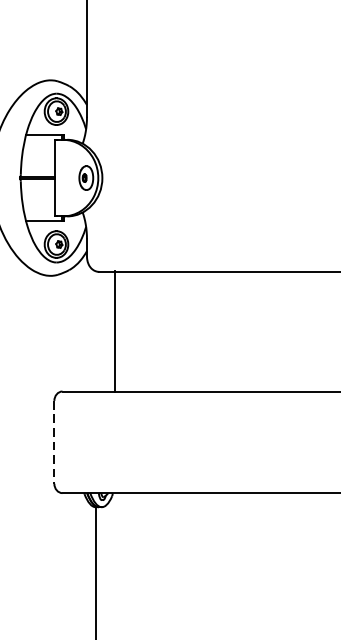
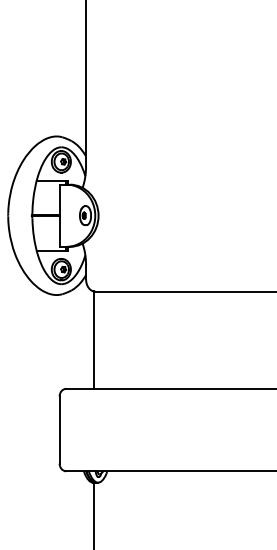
line: (114, 330) -> (93, 339), moved
line: (54, 442) -> (59, 430), dashed -> solid

